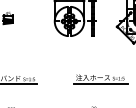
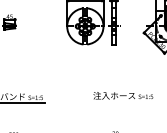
line: (100, 84) -> (123, 103), removed

